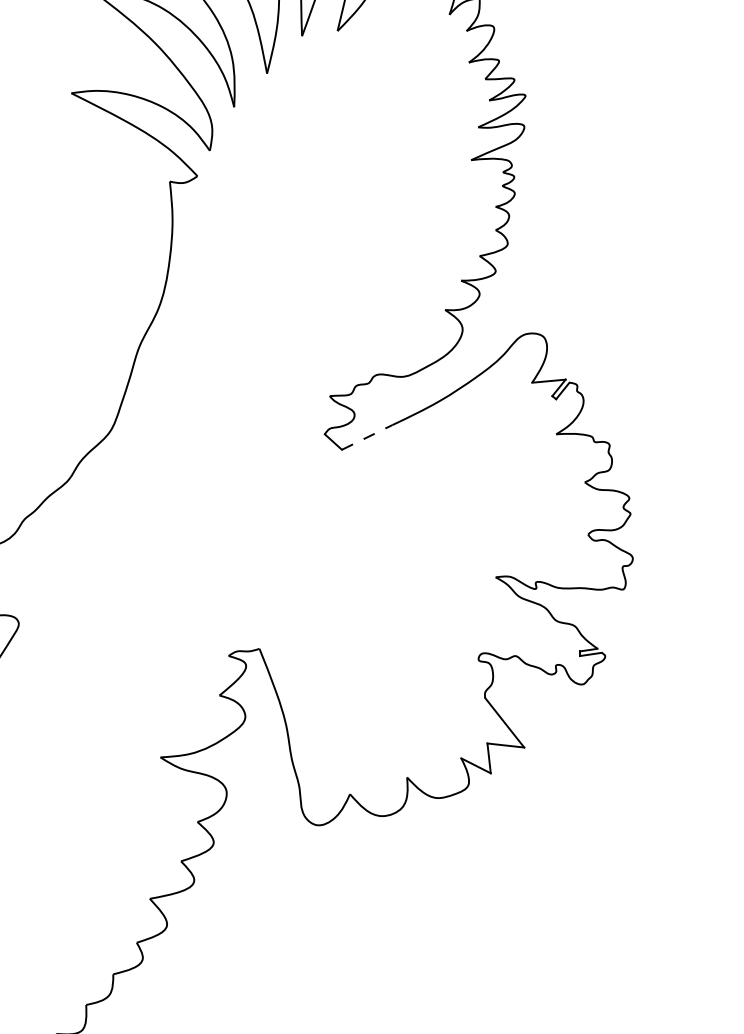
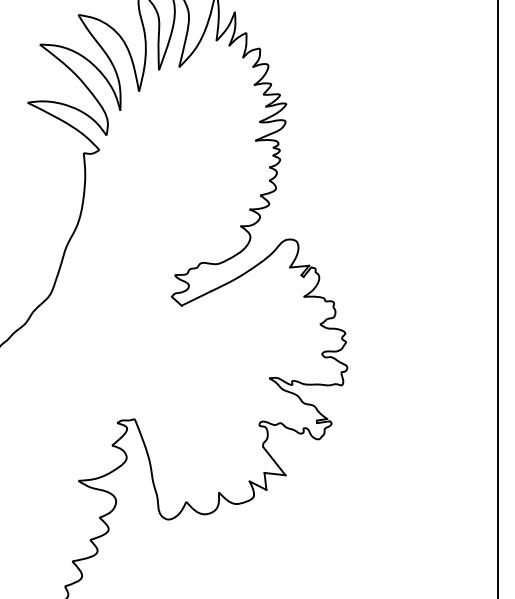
line: (367, 437) -> (196, 298), dashed -> solid

